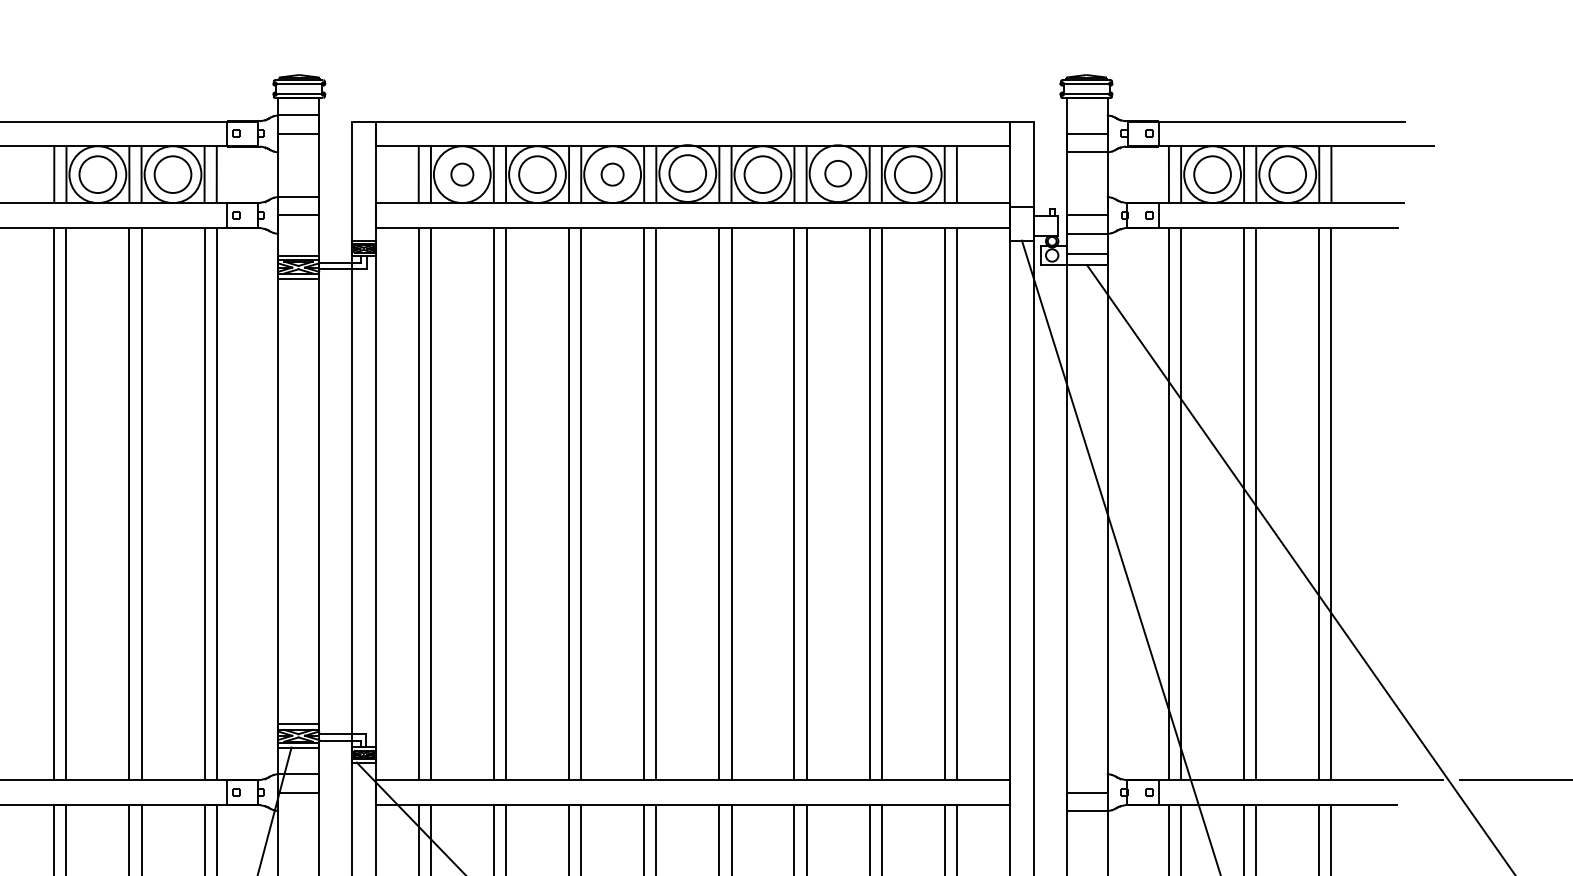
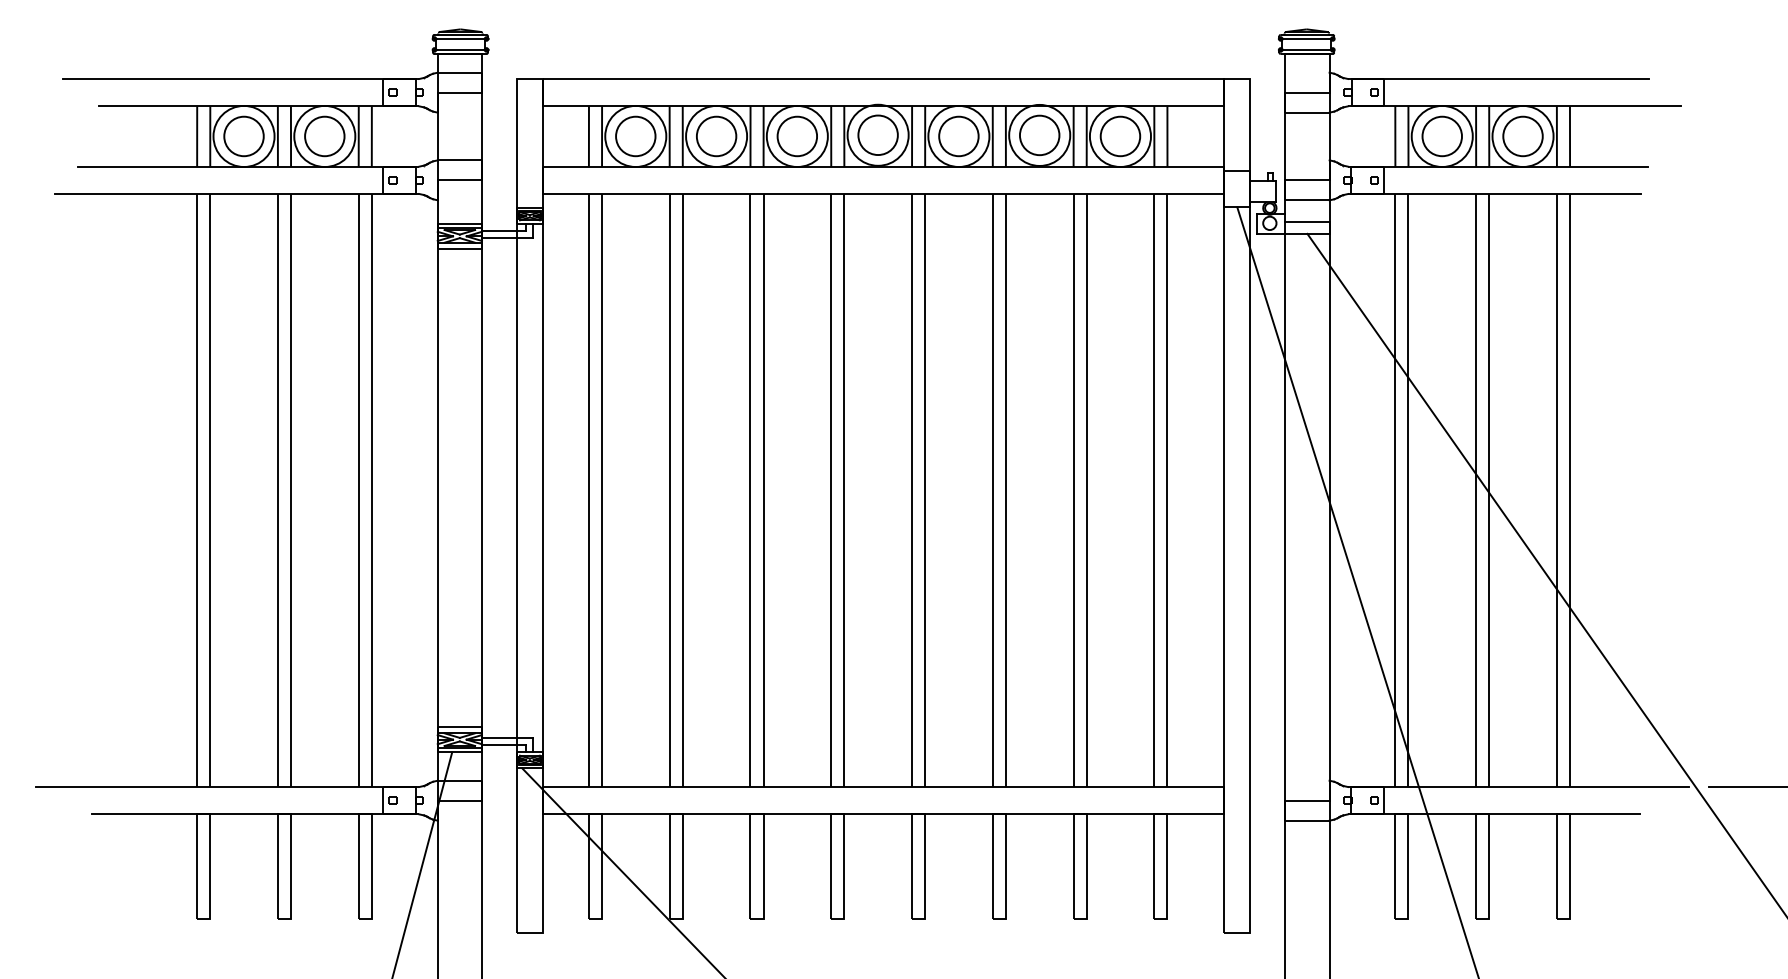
circle: (837, 173) -> (1039, 135), size x1.43
circle: (462, 174) -> (635, 136), size x1.67
circle: (612, 174) -> (797, 136), size x1.67

